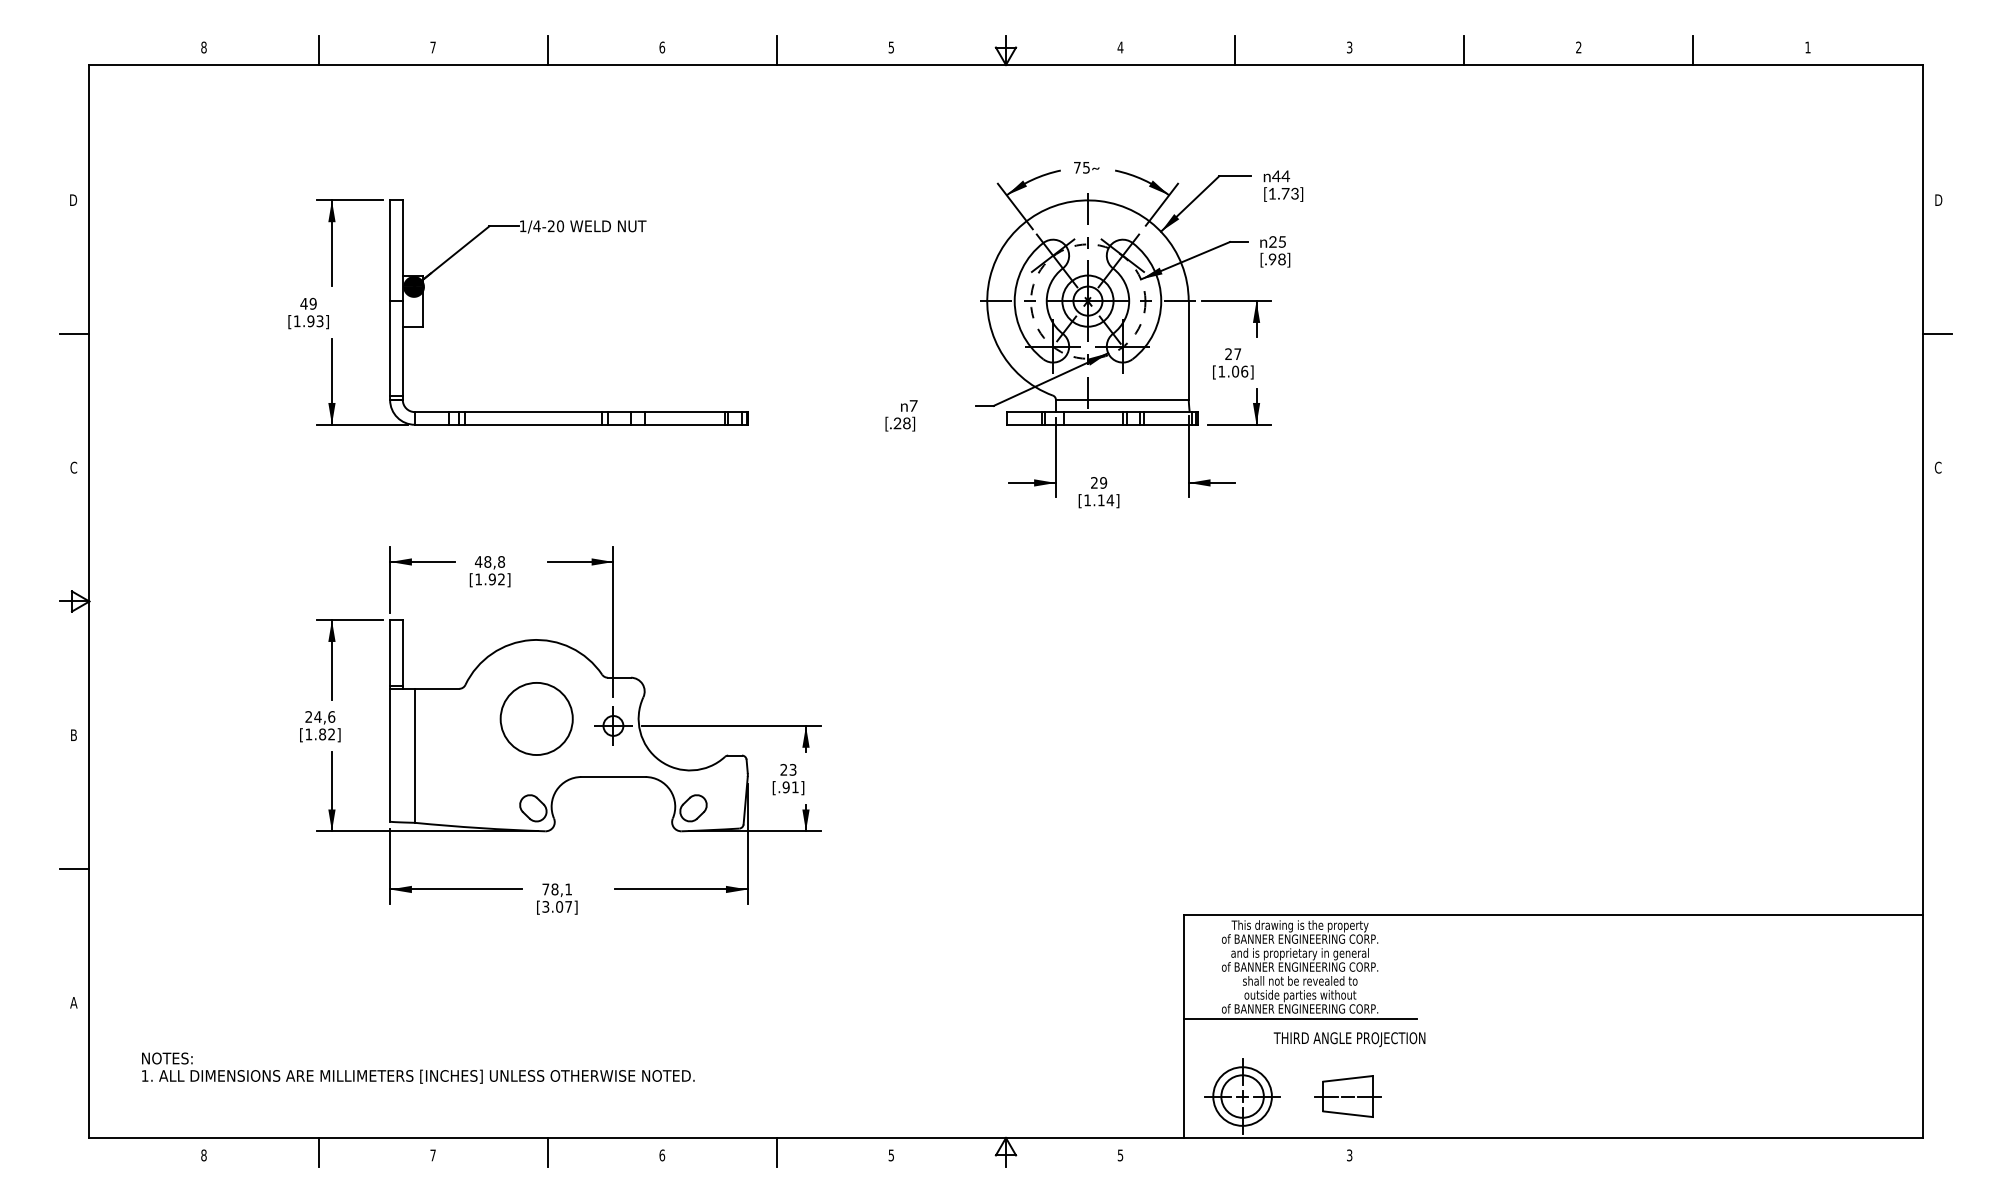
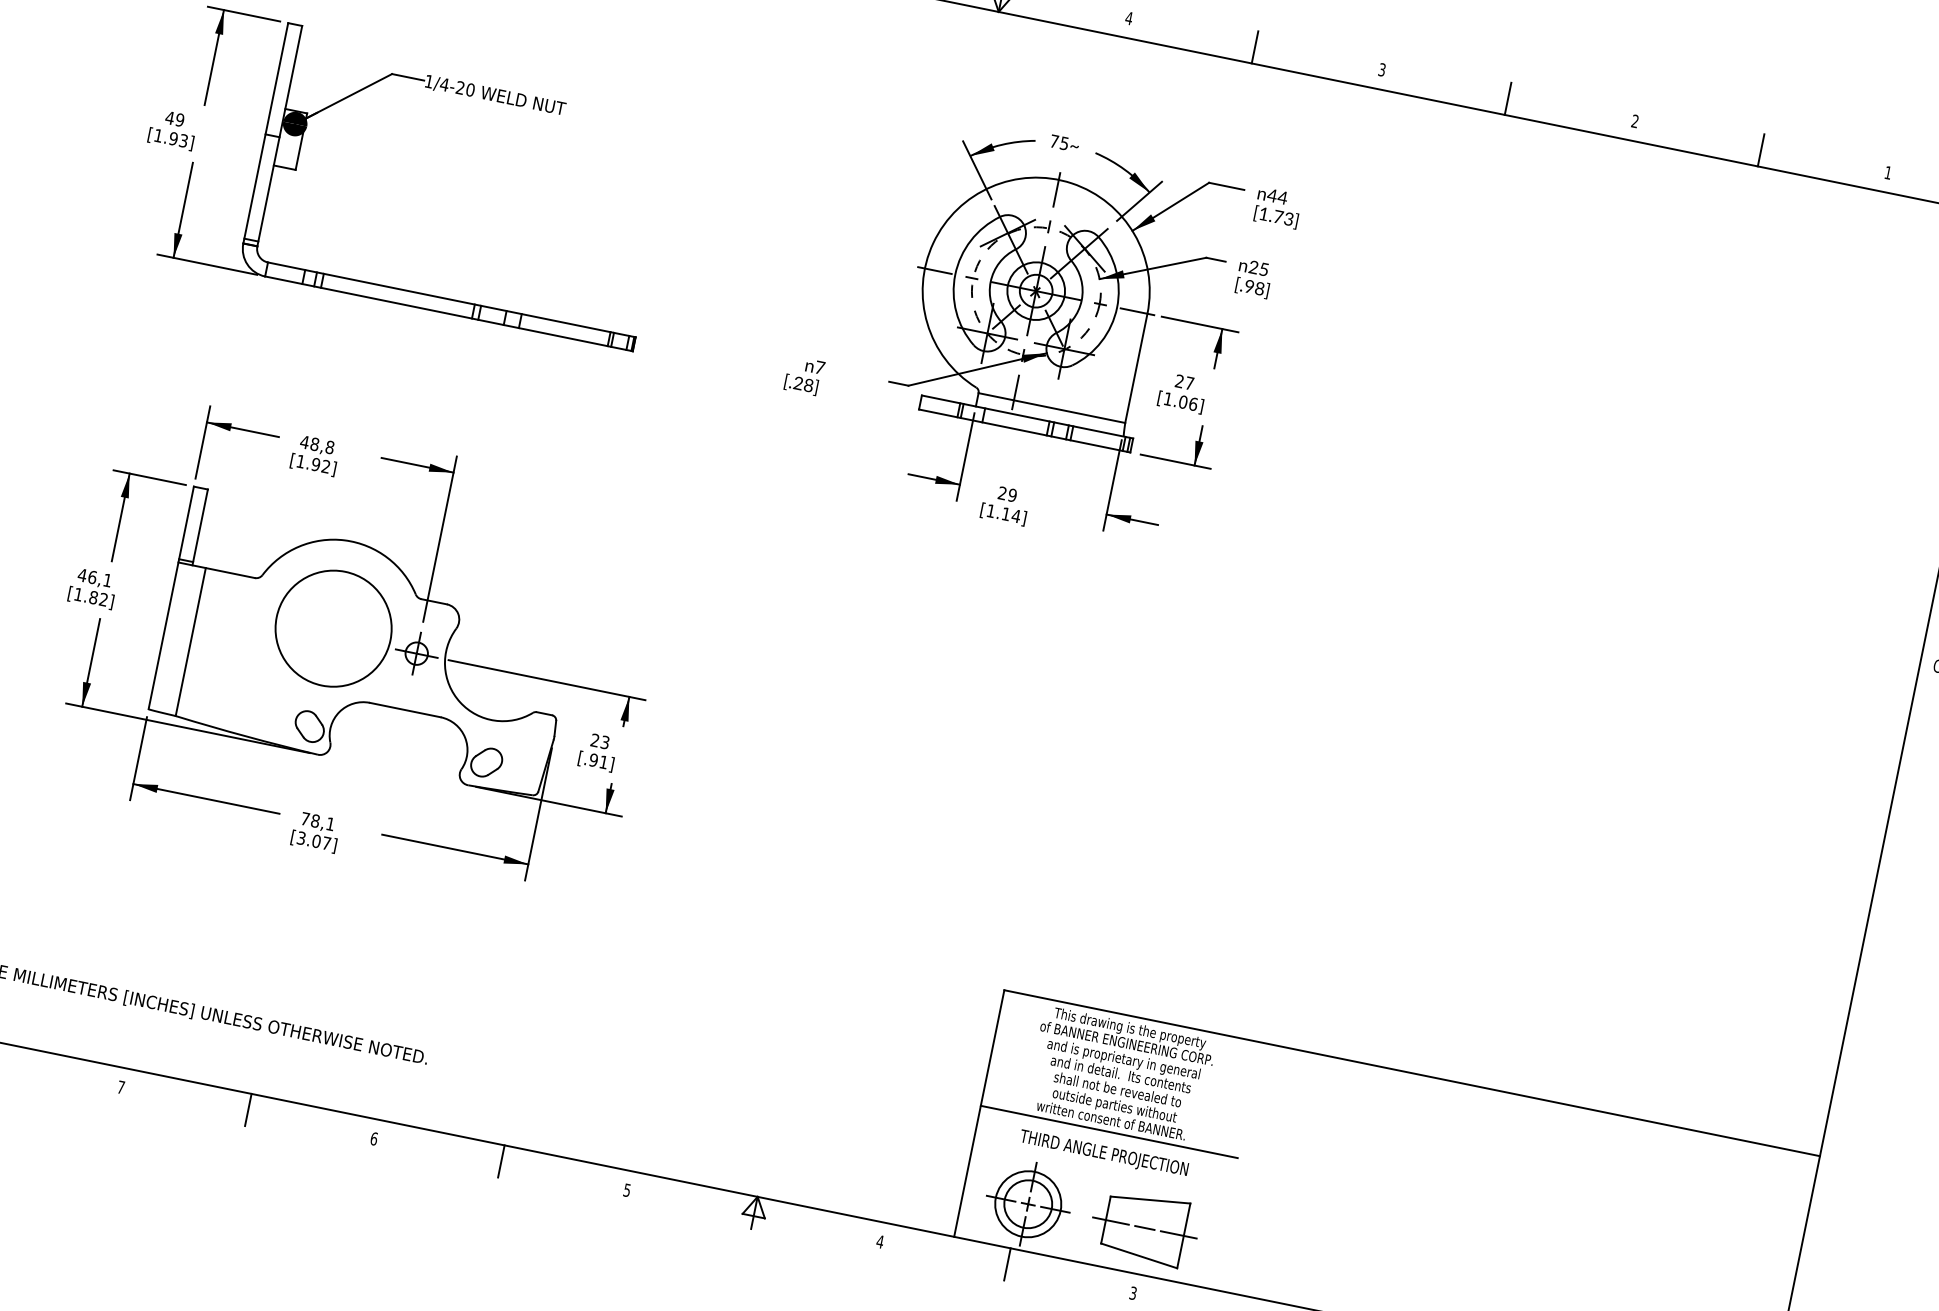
text: (320, 716) -> (95, 577), 24,6 -> 46,1
circle: (536, 718) -> (333, 628), size x1.43
text: (1299, 966) -> (1120, 1073), of BANNER ENGINEERING CORP. -> and in detail.  Its contents
text: (1299, 1008) -> (1110, 1119), of BANNER ENGINEERING CORP. -> written consent of BANNER.
text: (1349, 1039) -> (1103, 1154), moved
part: (1347, 1096) -> (1144, 1227), size x1.43
line: (1235, 1152) -> (1007, 1264), added
text: (1120, 1155) -> (880, 1241), 5 -> 4

